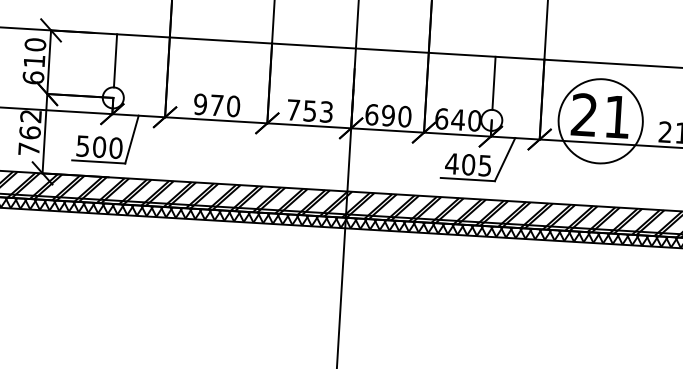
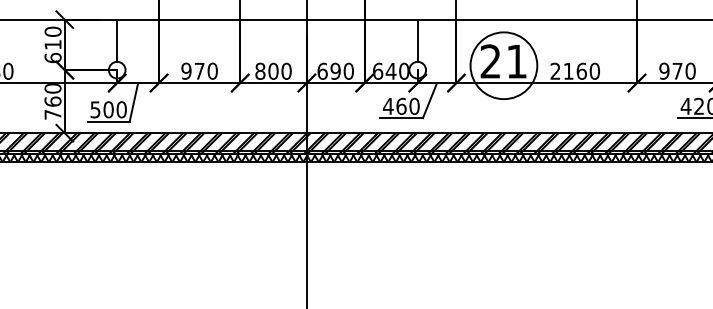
text: (310, 110) -> (273, 70), 753 -> 800
text: (30, 116) -> (52, 88), 762 -> 760
text: (476, 164) -> (407, 105), 405 -> 460

